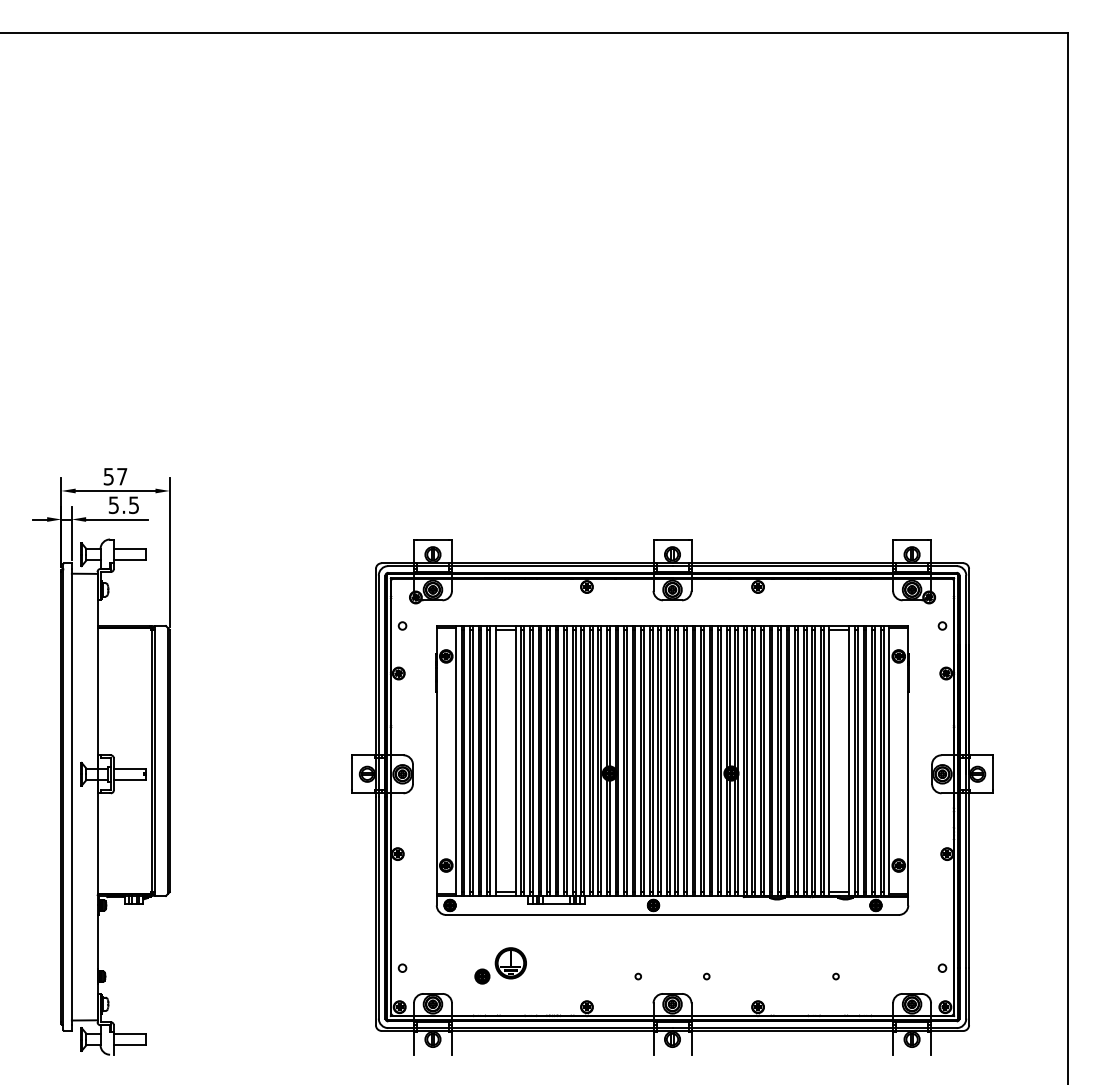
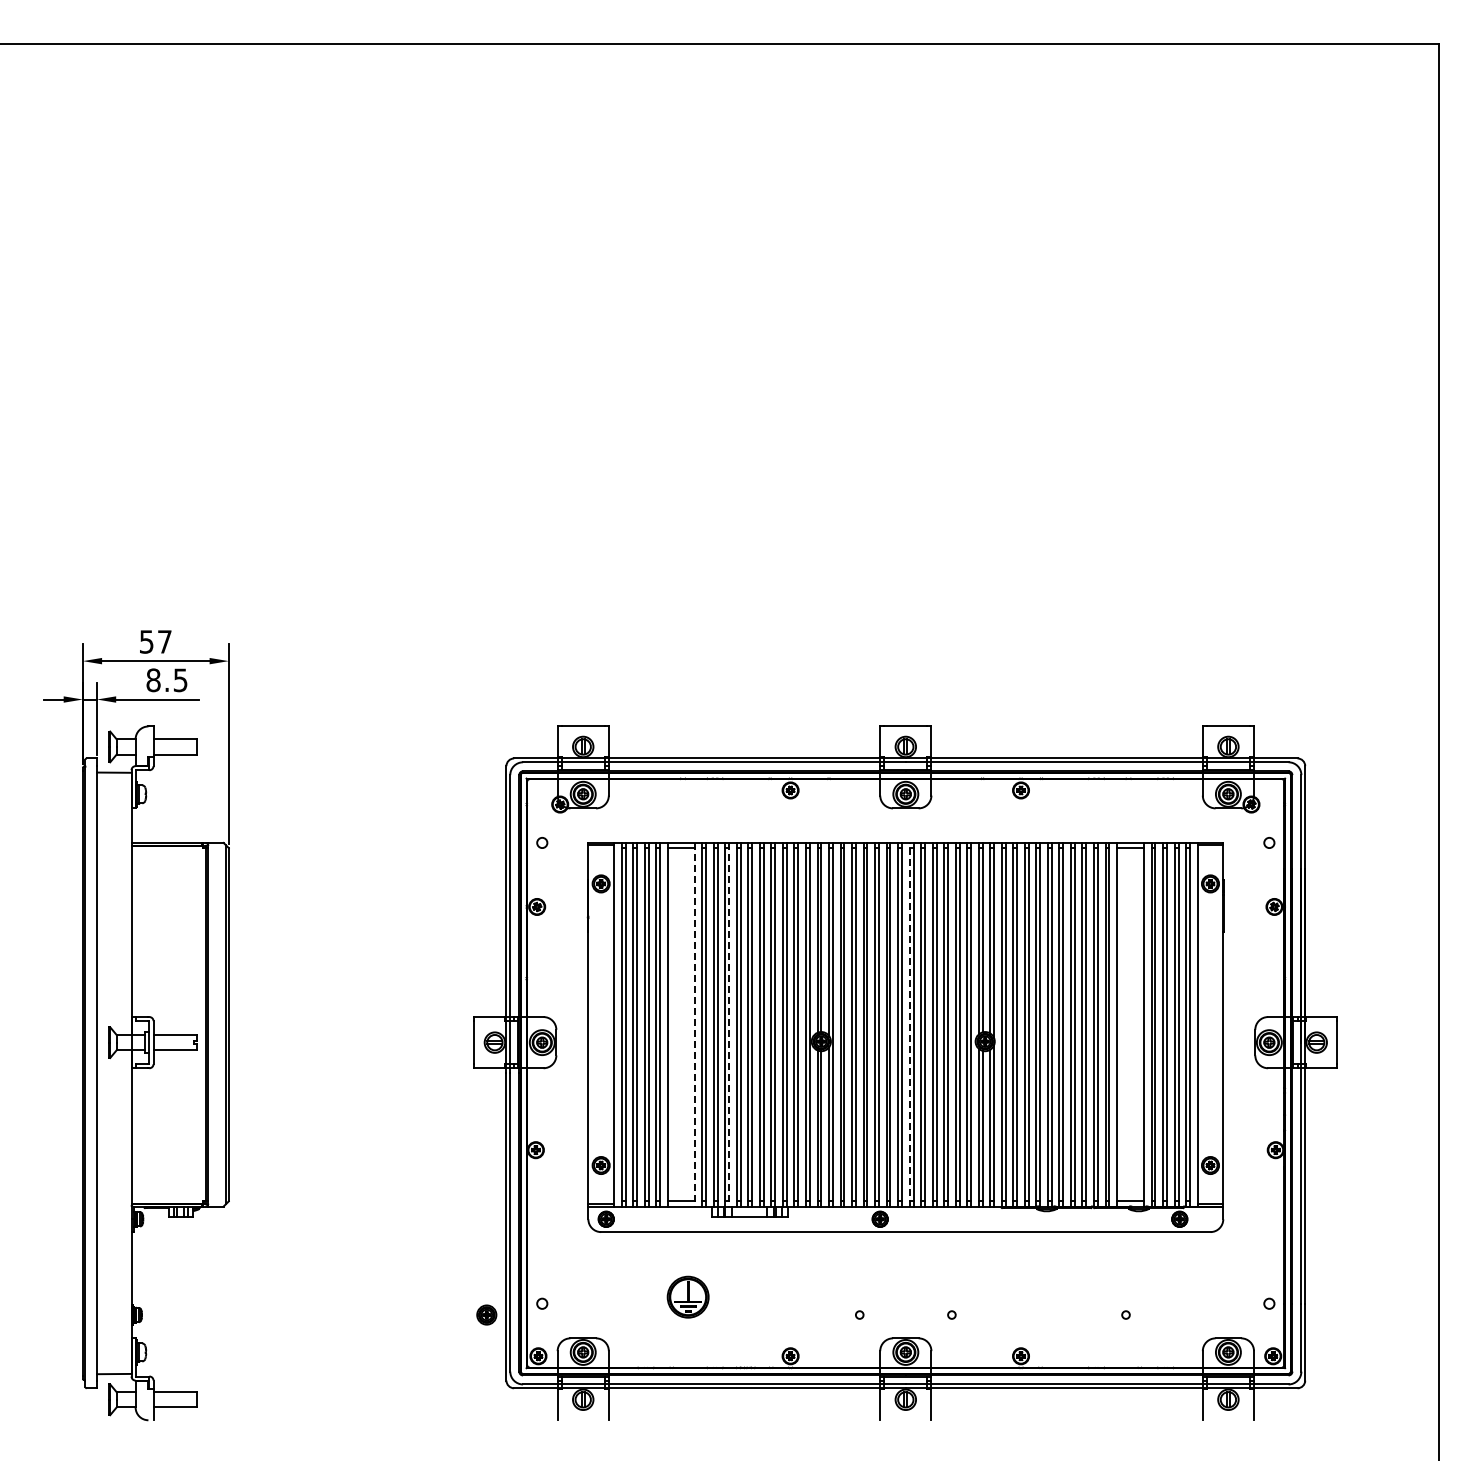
text: (113, 505) -> (153, 680), 5.5 -> 8.5
line: (515, 760) -> (694, 1024), solid -> dashed
line: (541, 760) -> (729, 1024), solid -> dashed
line: (675, 760) -> (909, 1024), solid -> dashed
part: (482, 976) -> (486, 1314), moved

